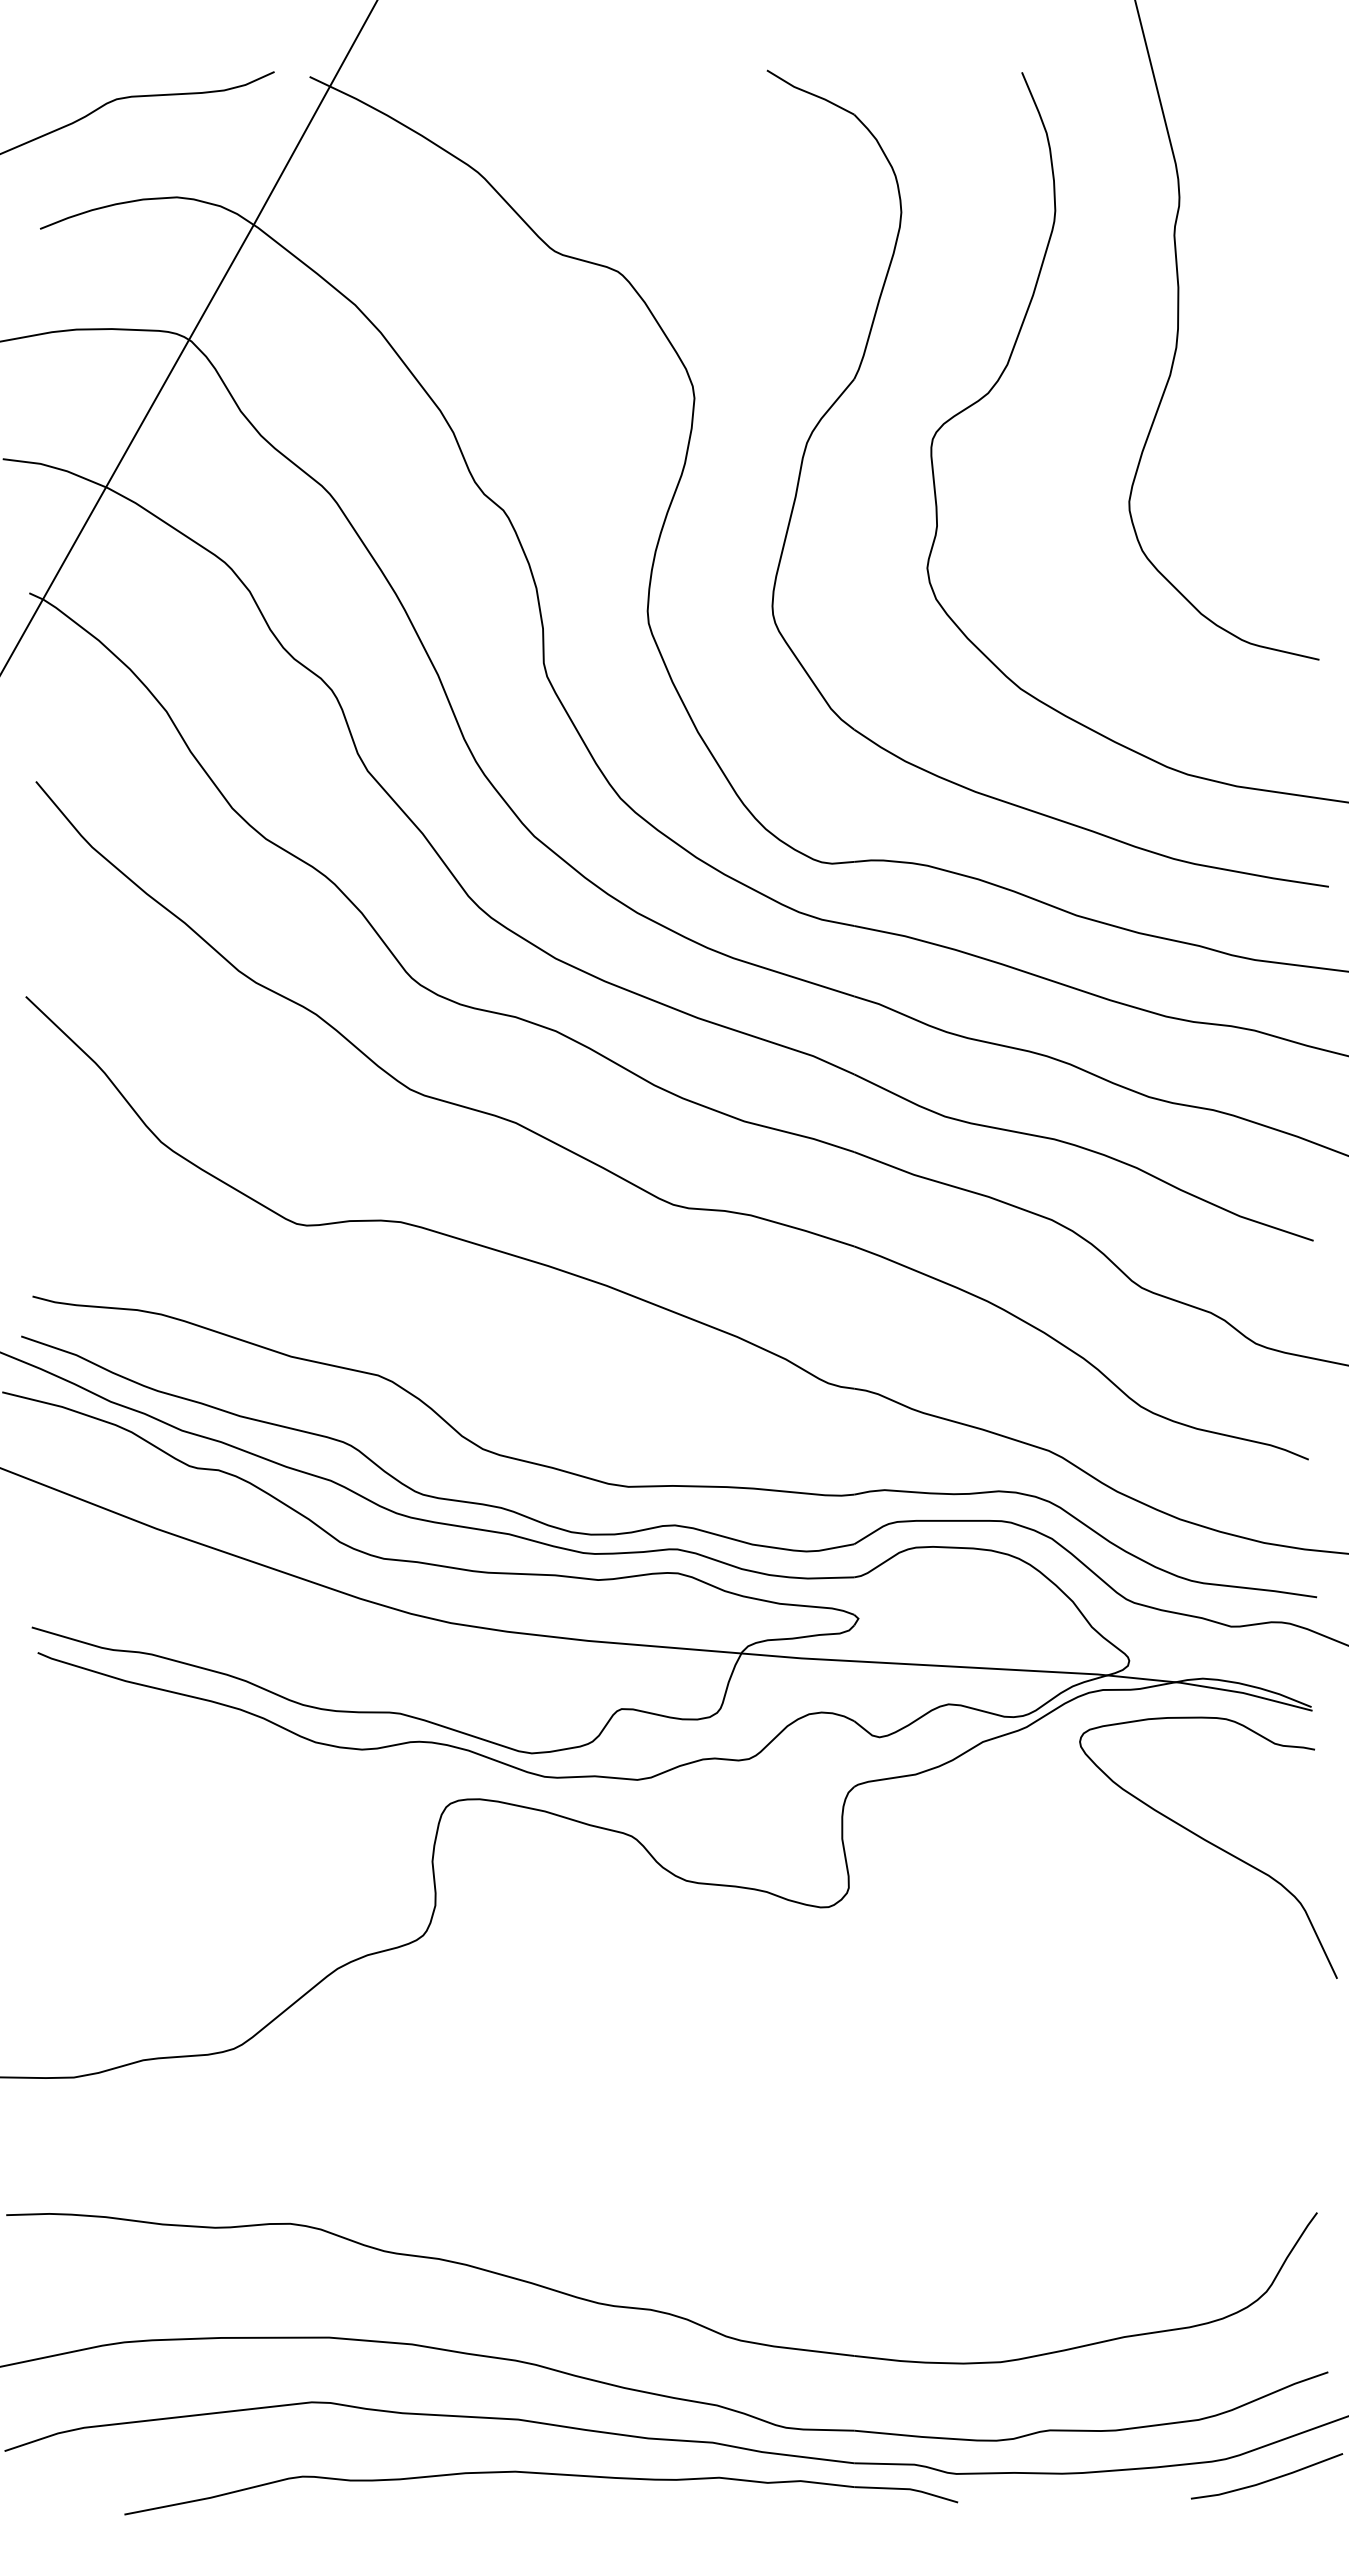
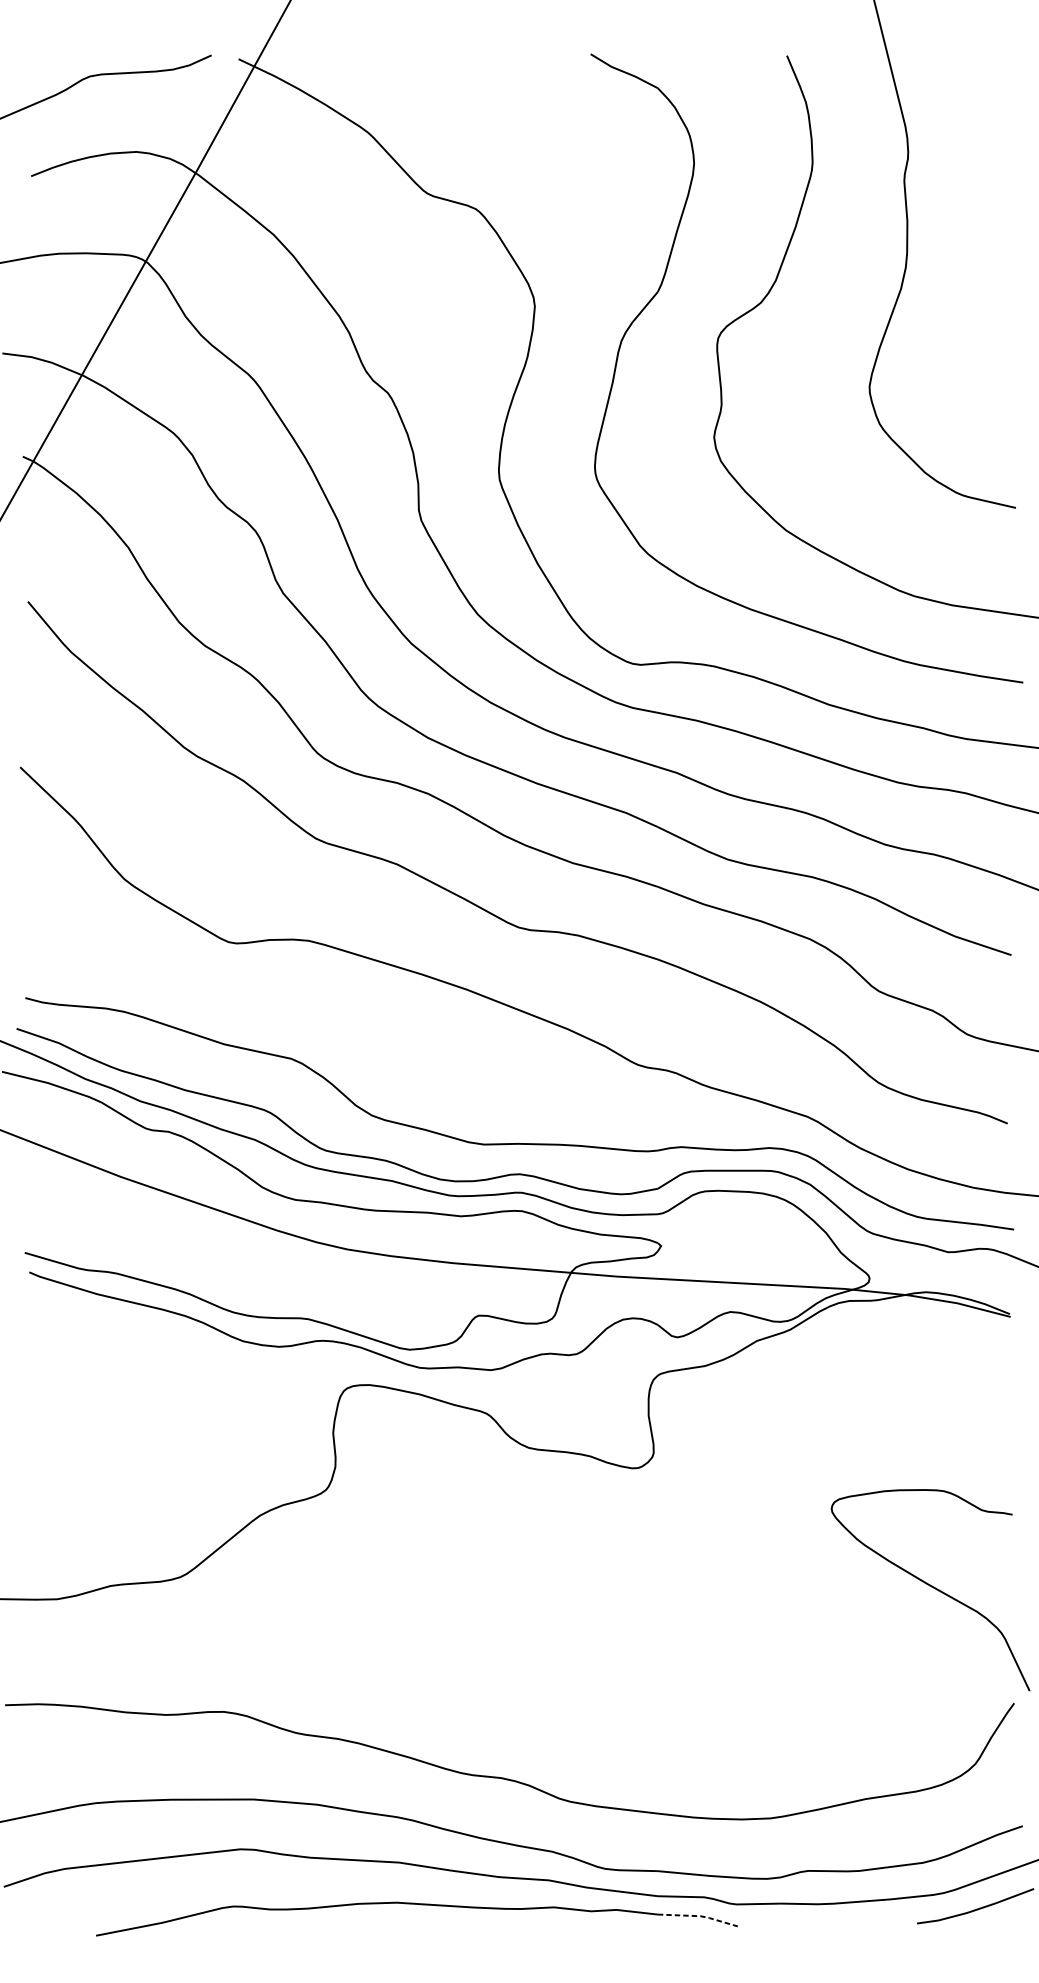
curve: (1210, 1844) -> (932, 1587), moved
line: (909, 2489) -> (700, 1916), solid -> dashed

